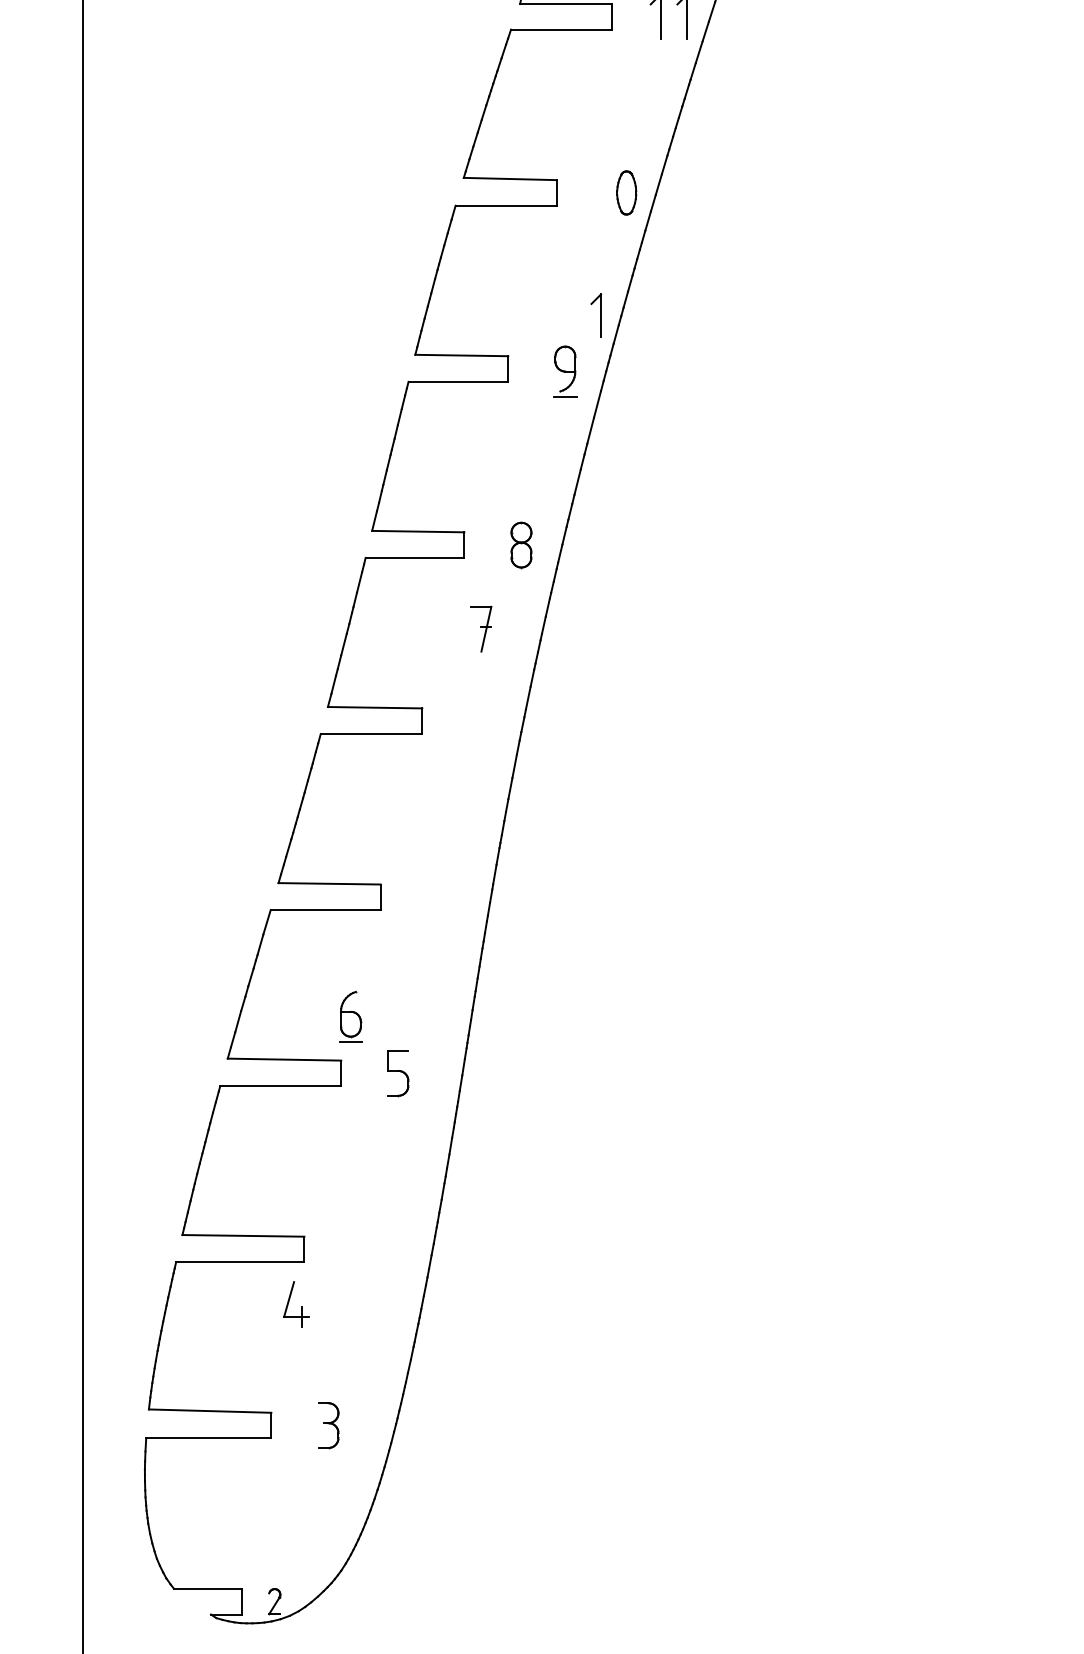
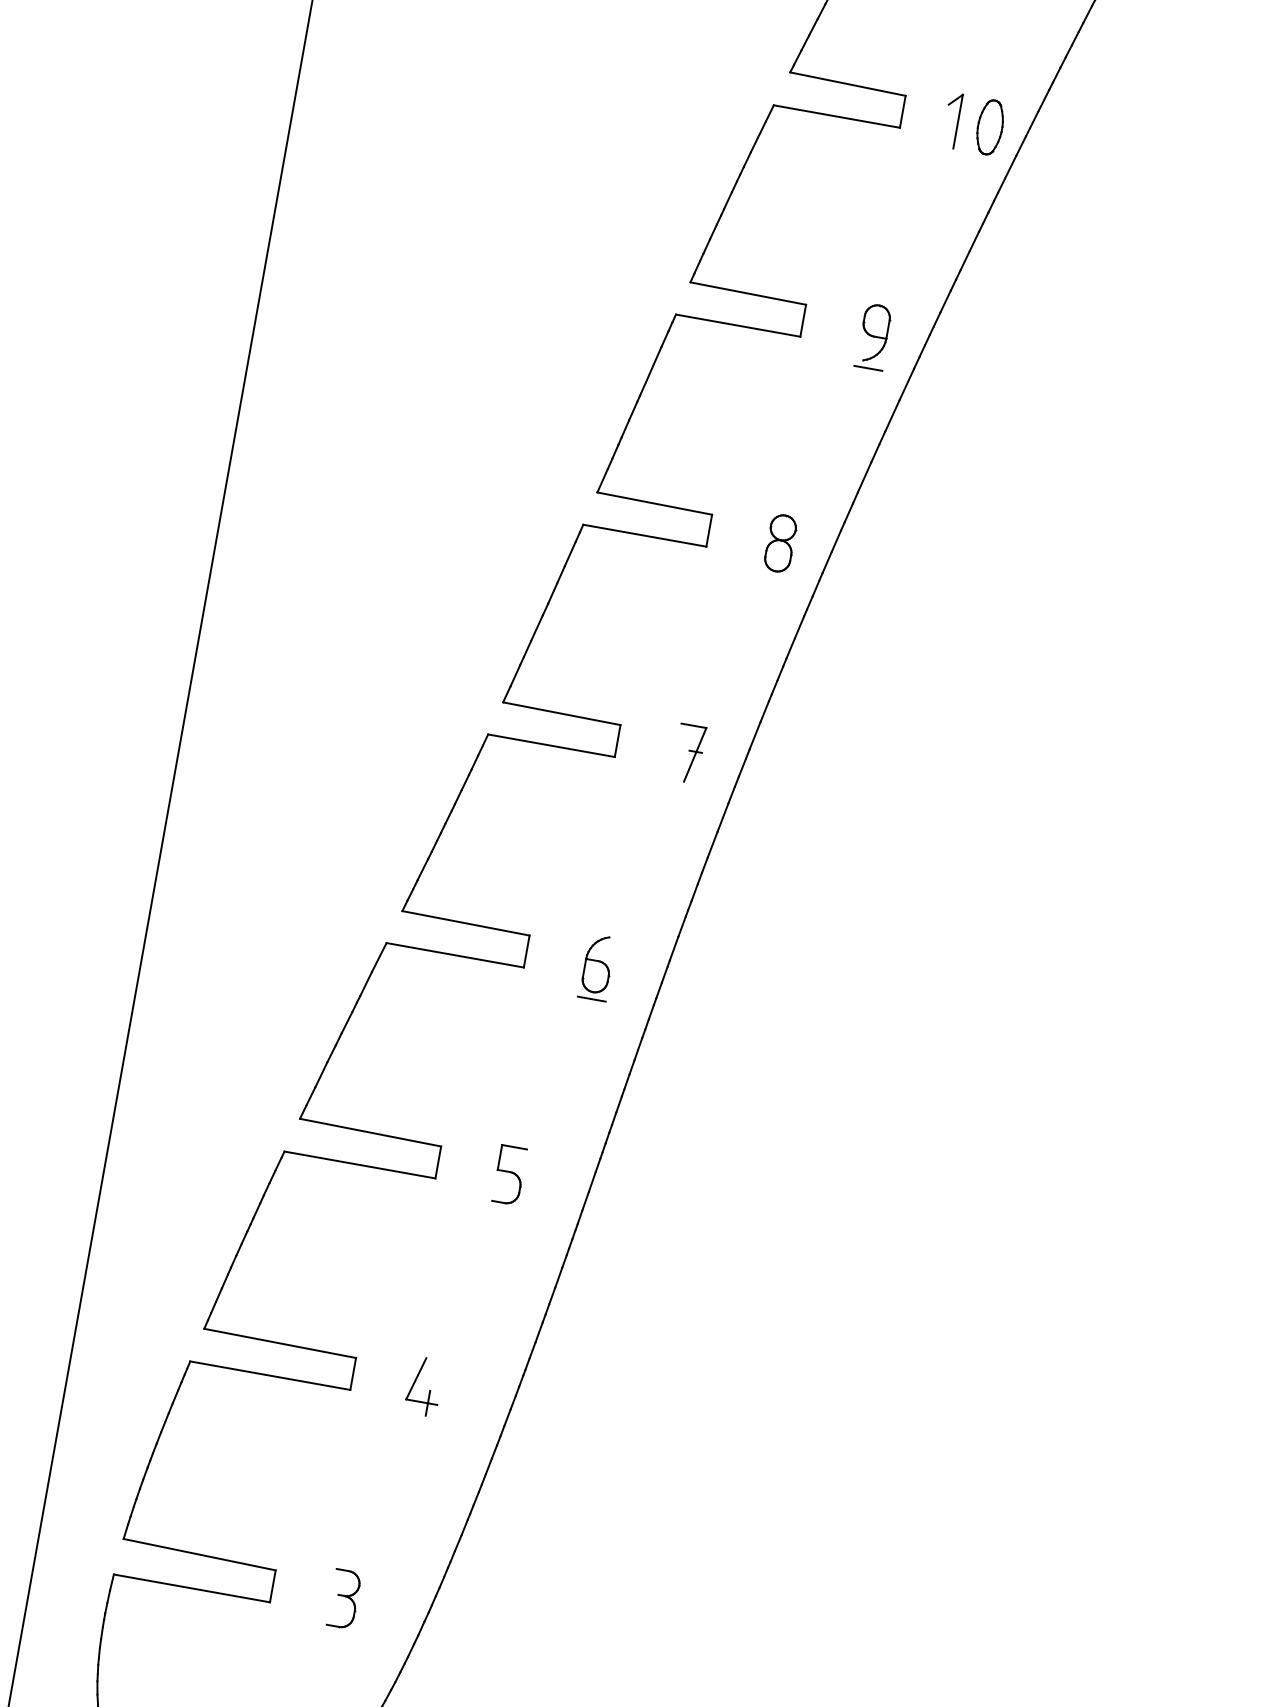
part: (596, 315) -> (952, 120), moved
part: (481, 628) -> (689, 752), moved
part: (350, 1016) -> (597, 966), moved
part: (296, 1304) -> (424, 1386), moved

